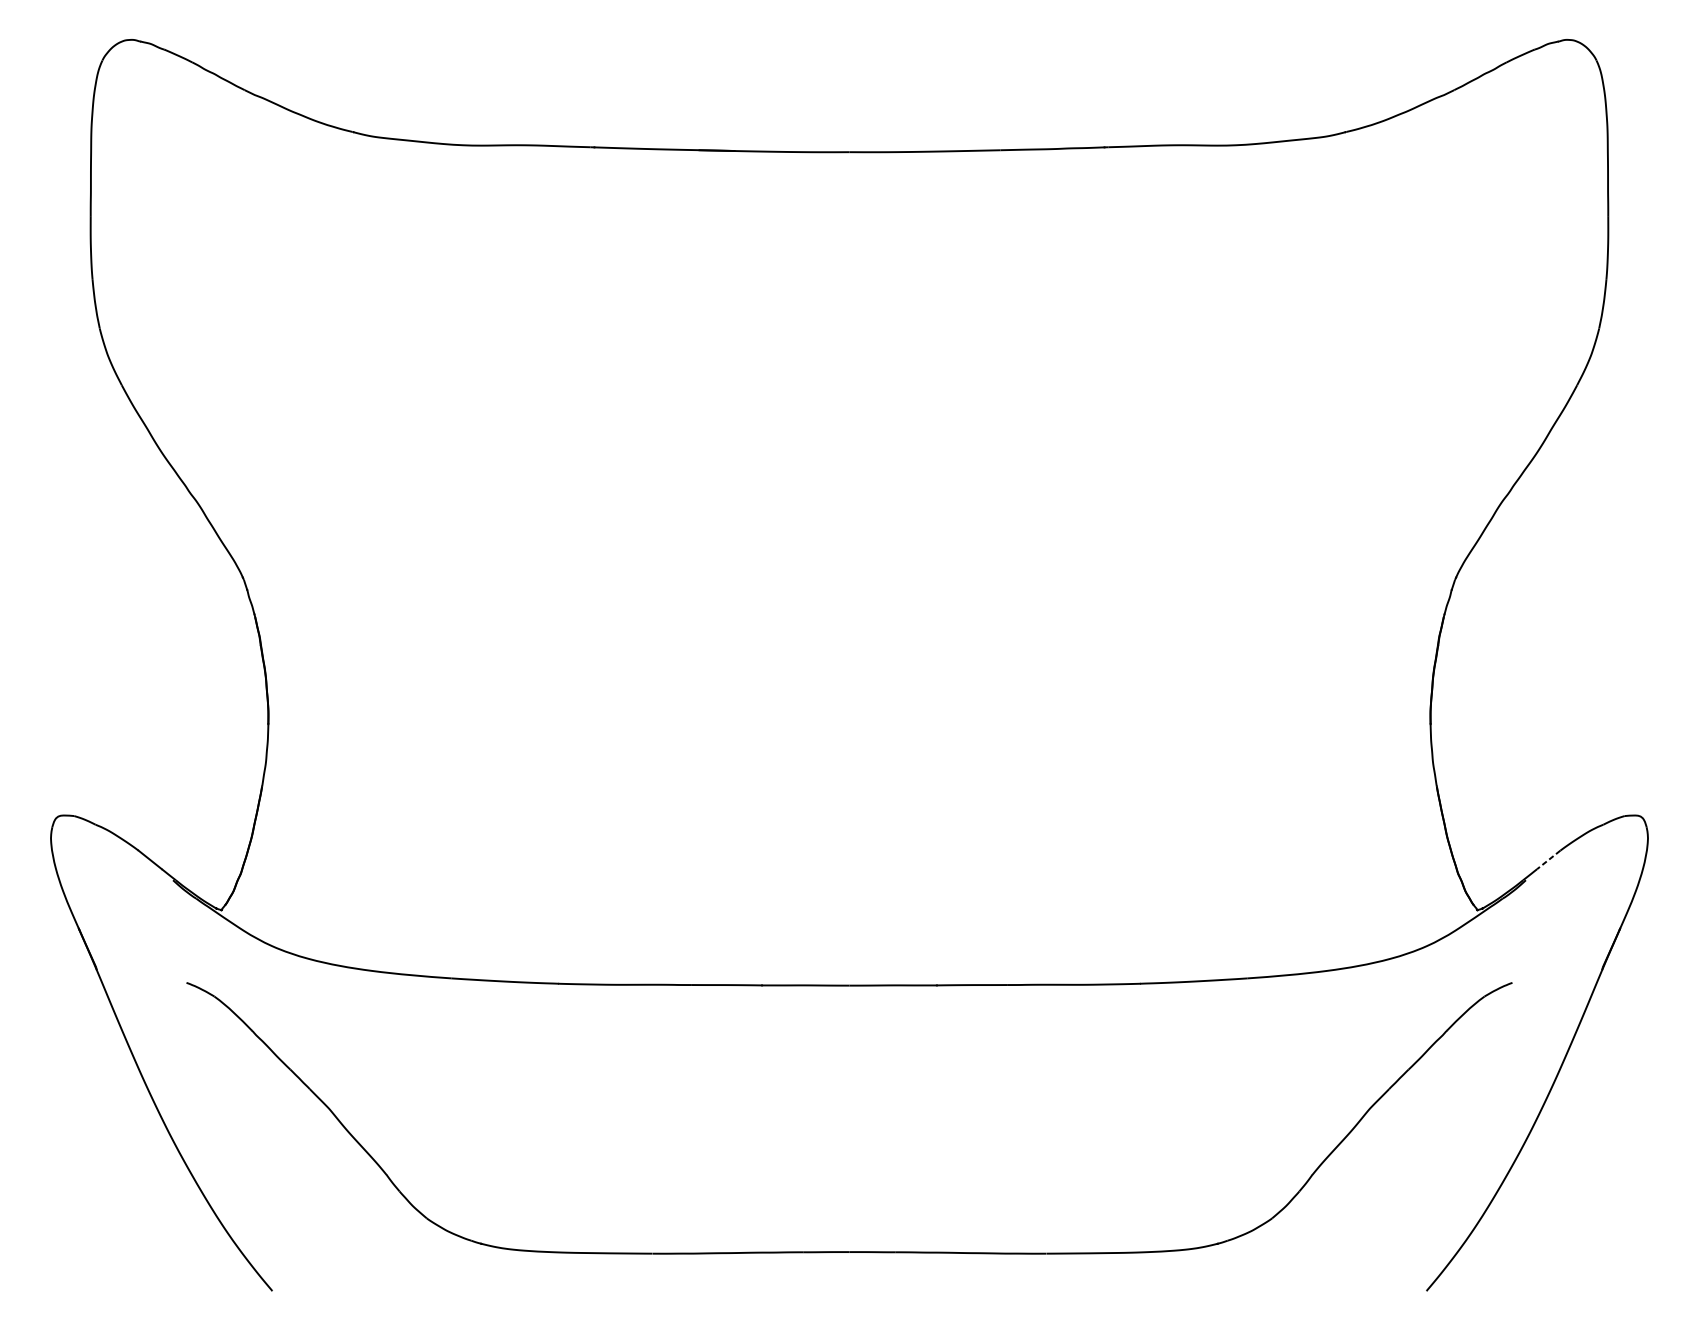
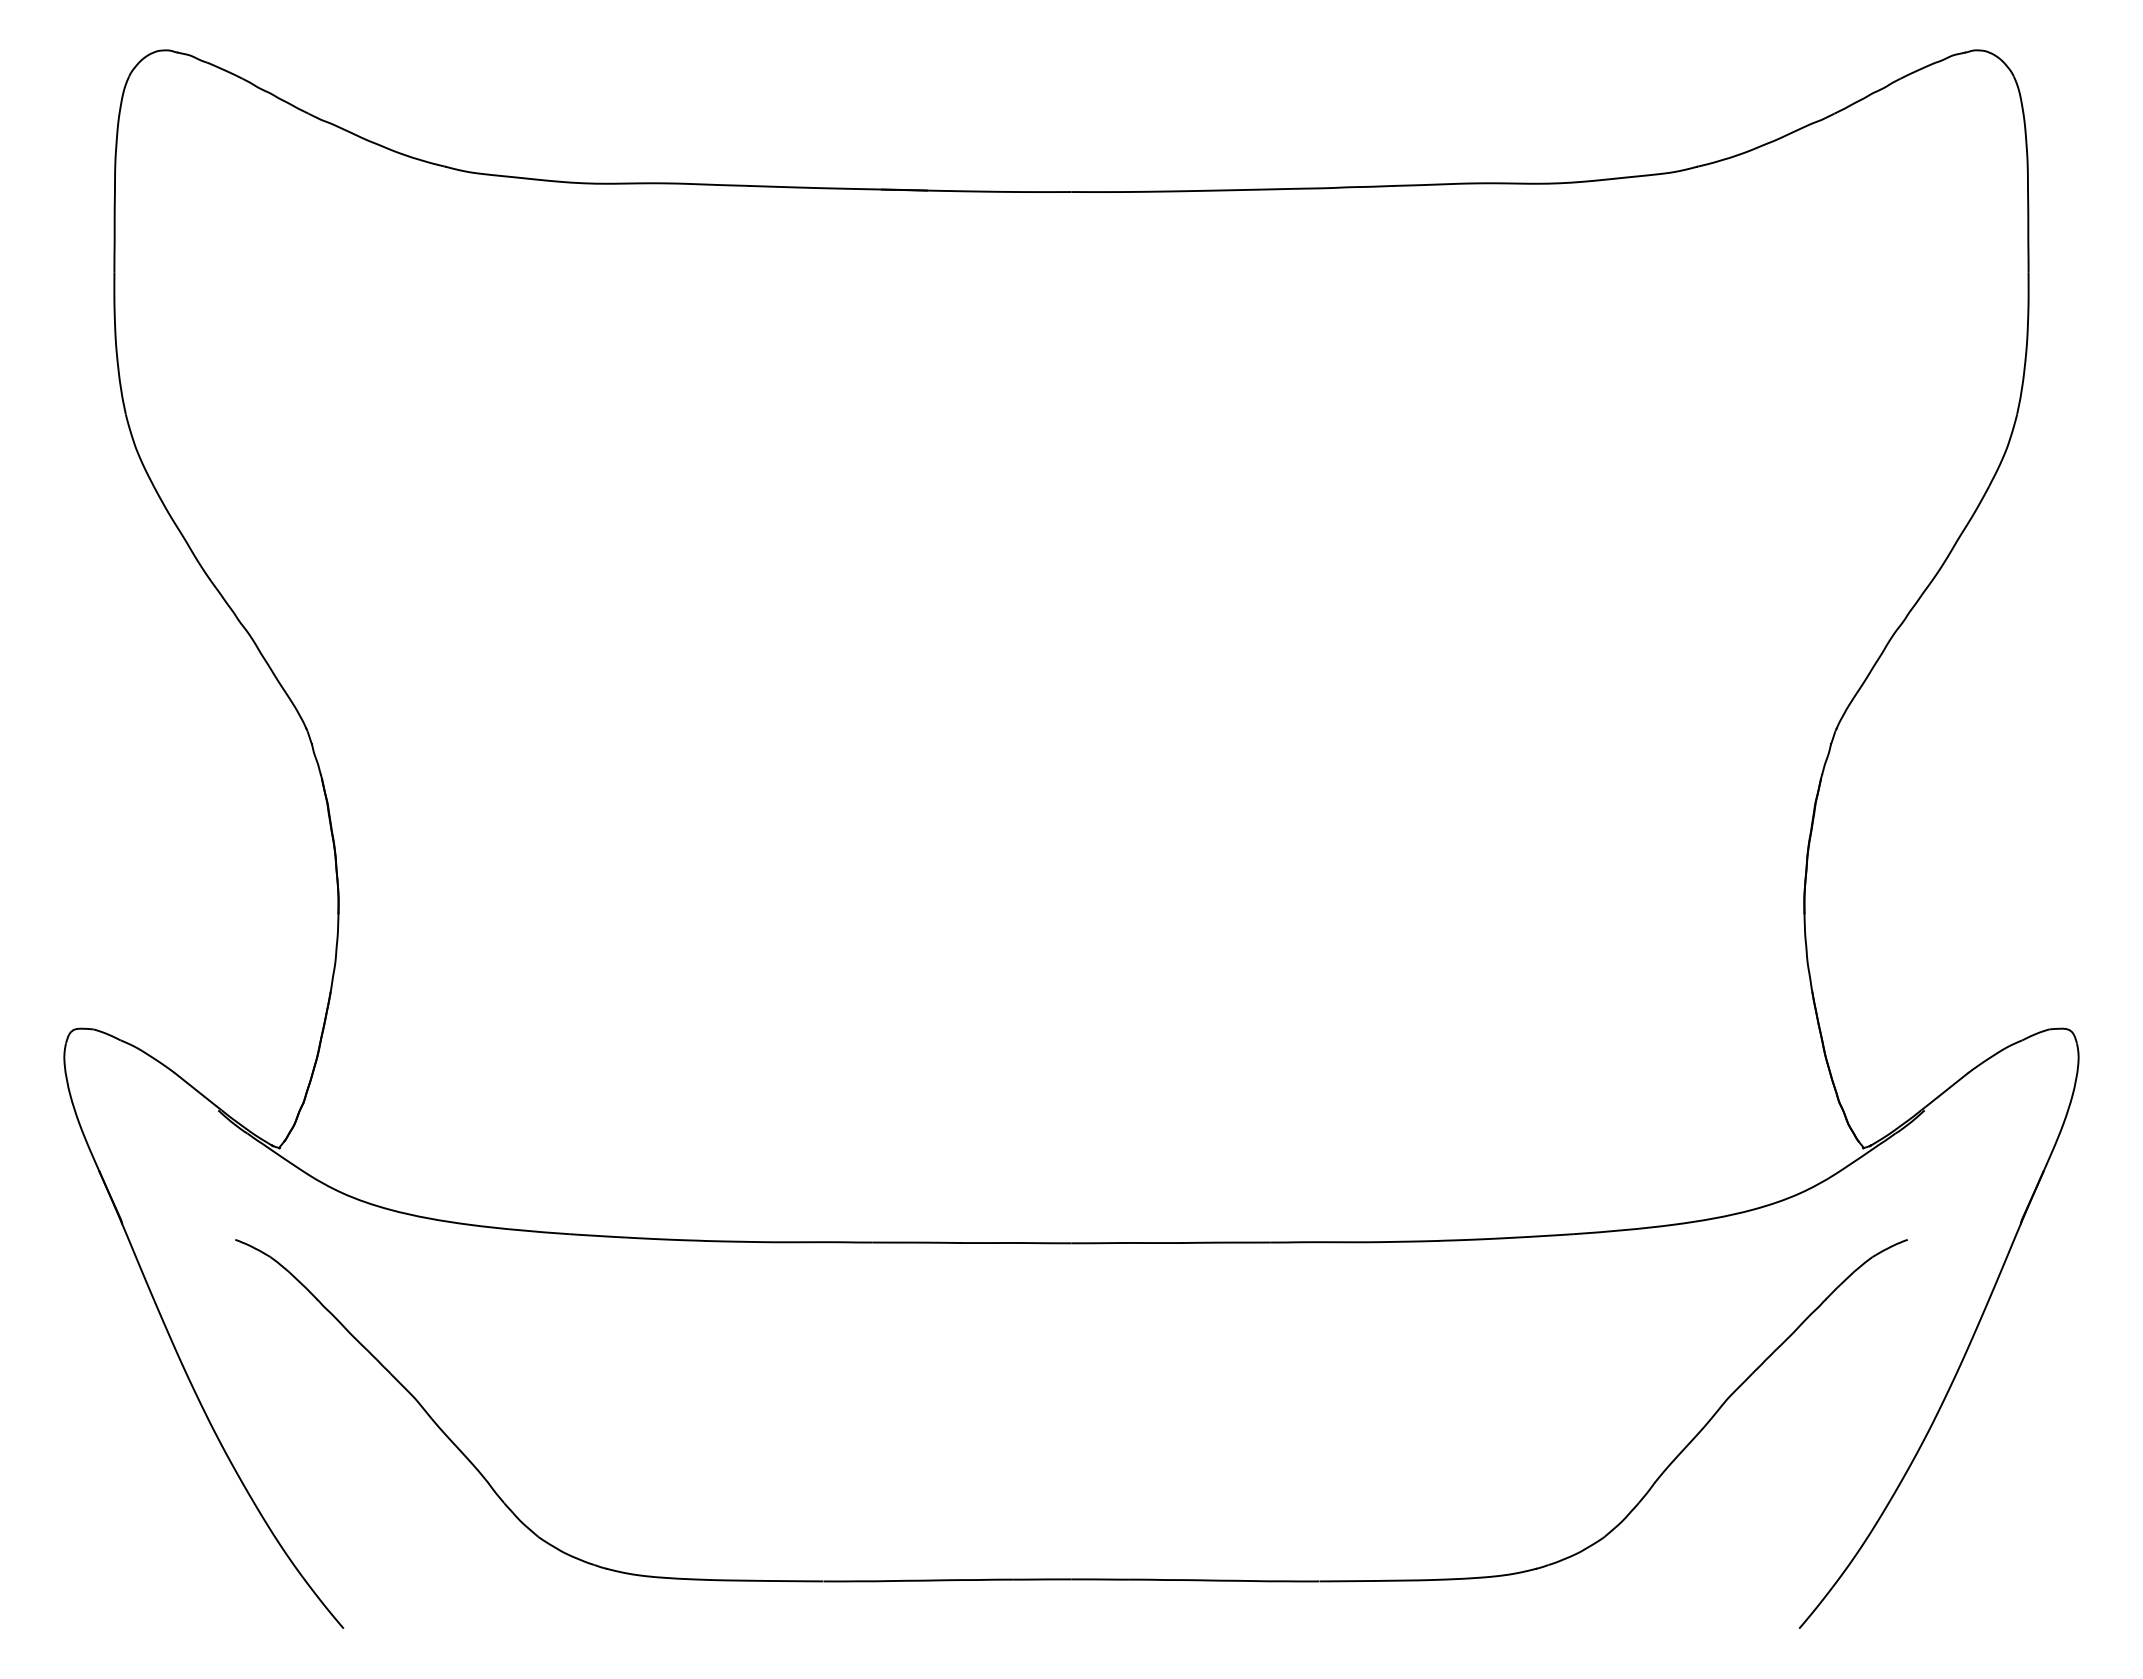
line: (1548, 859) -> (1953, 1084), dashed -> solid

